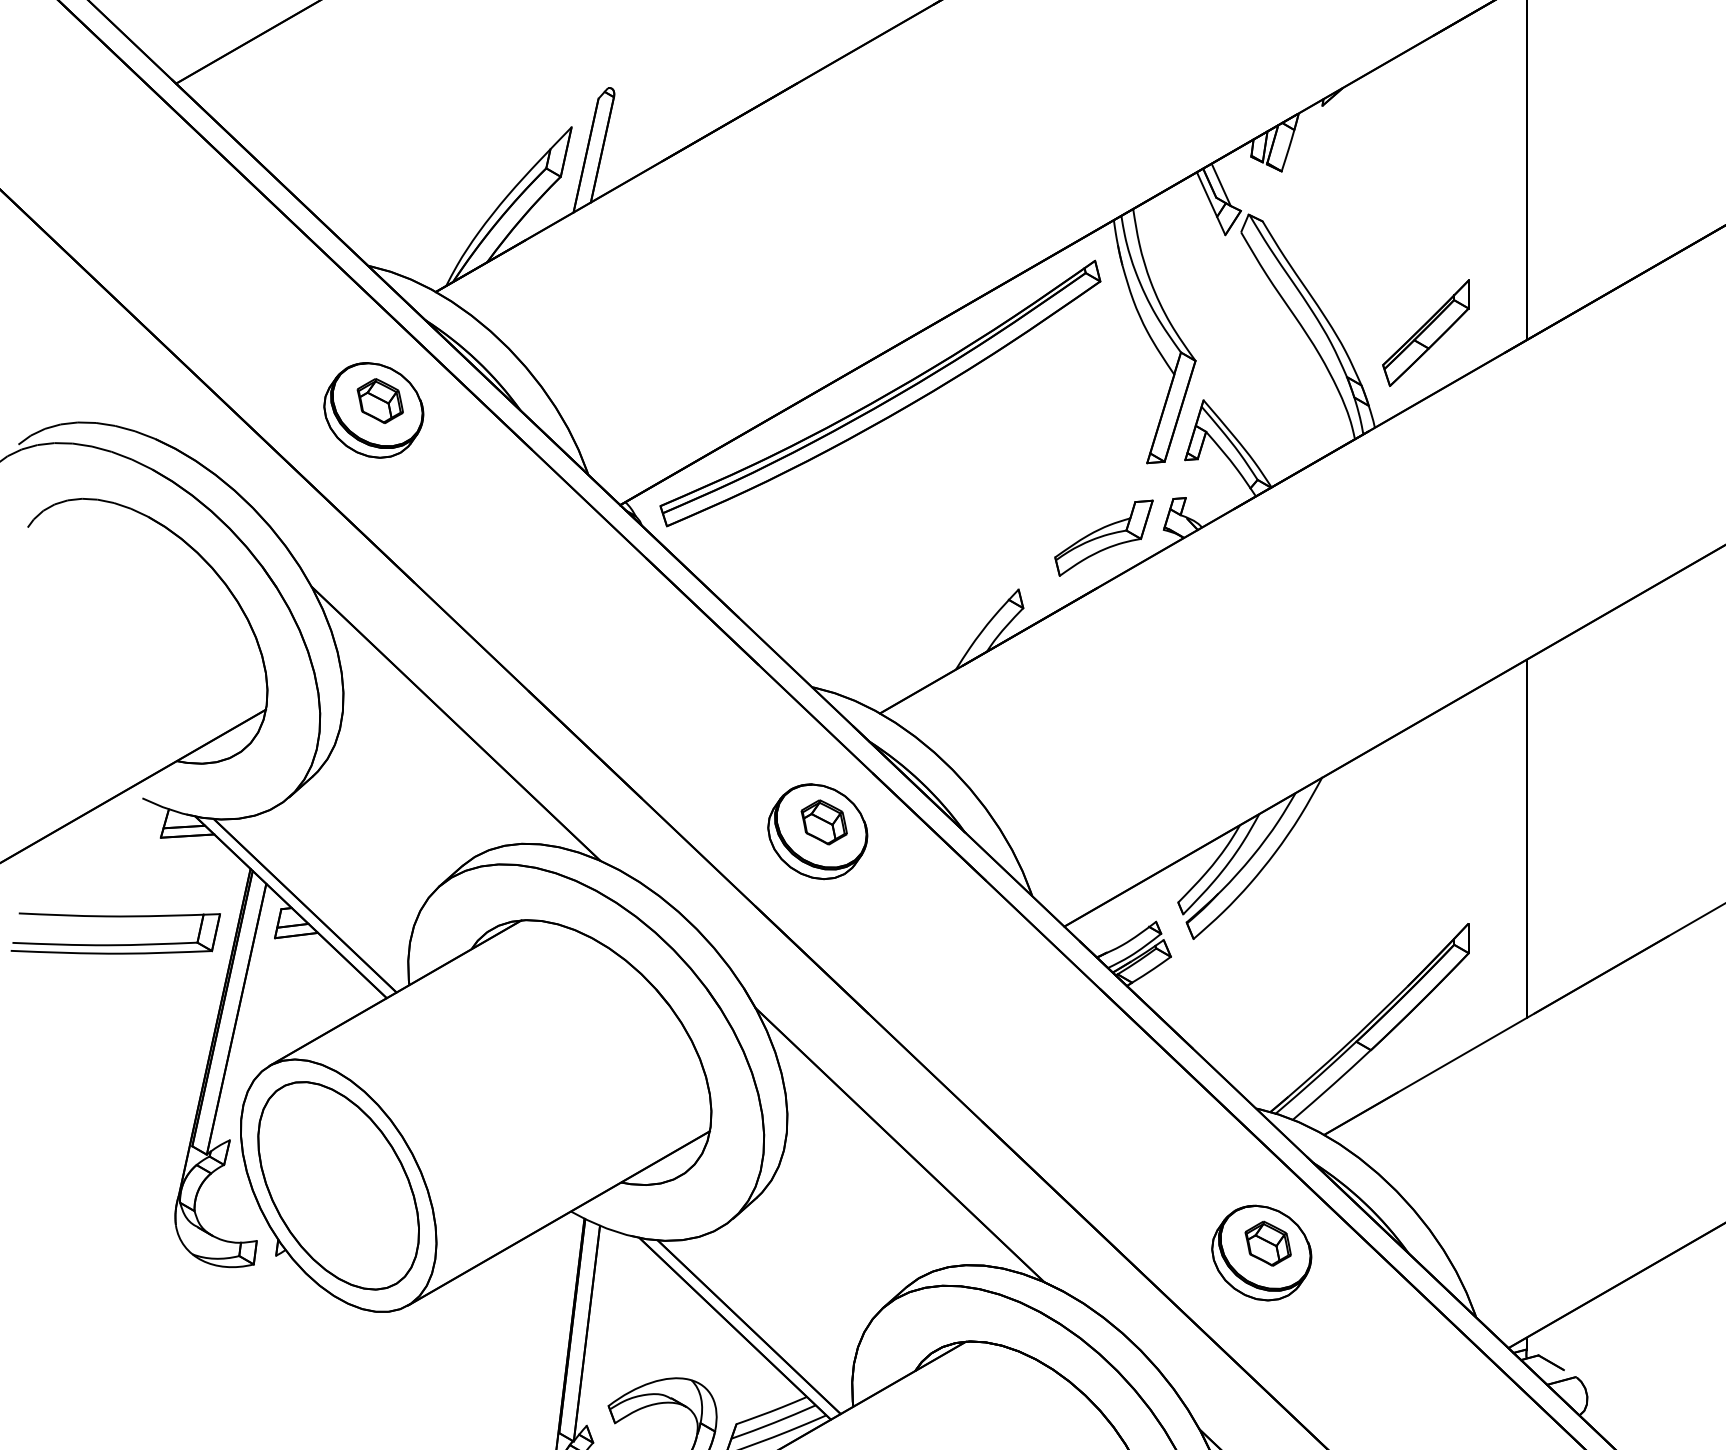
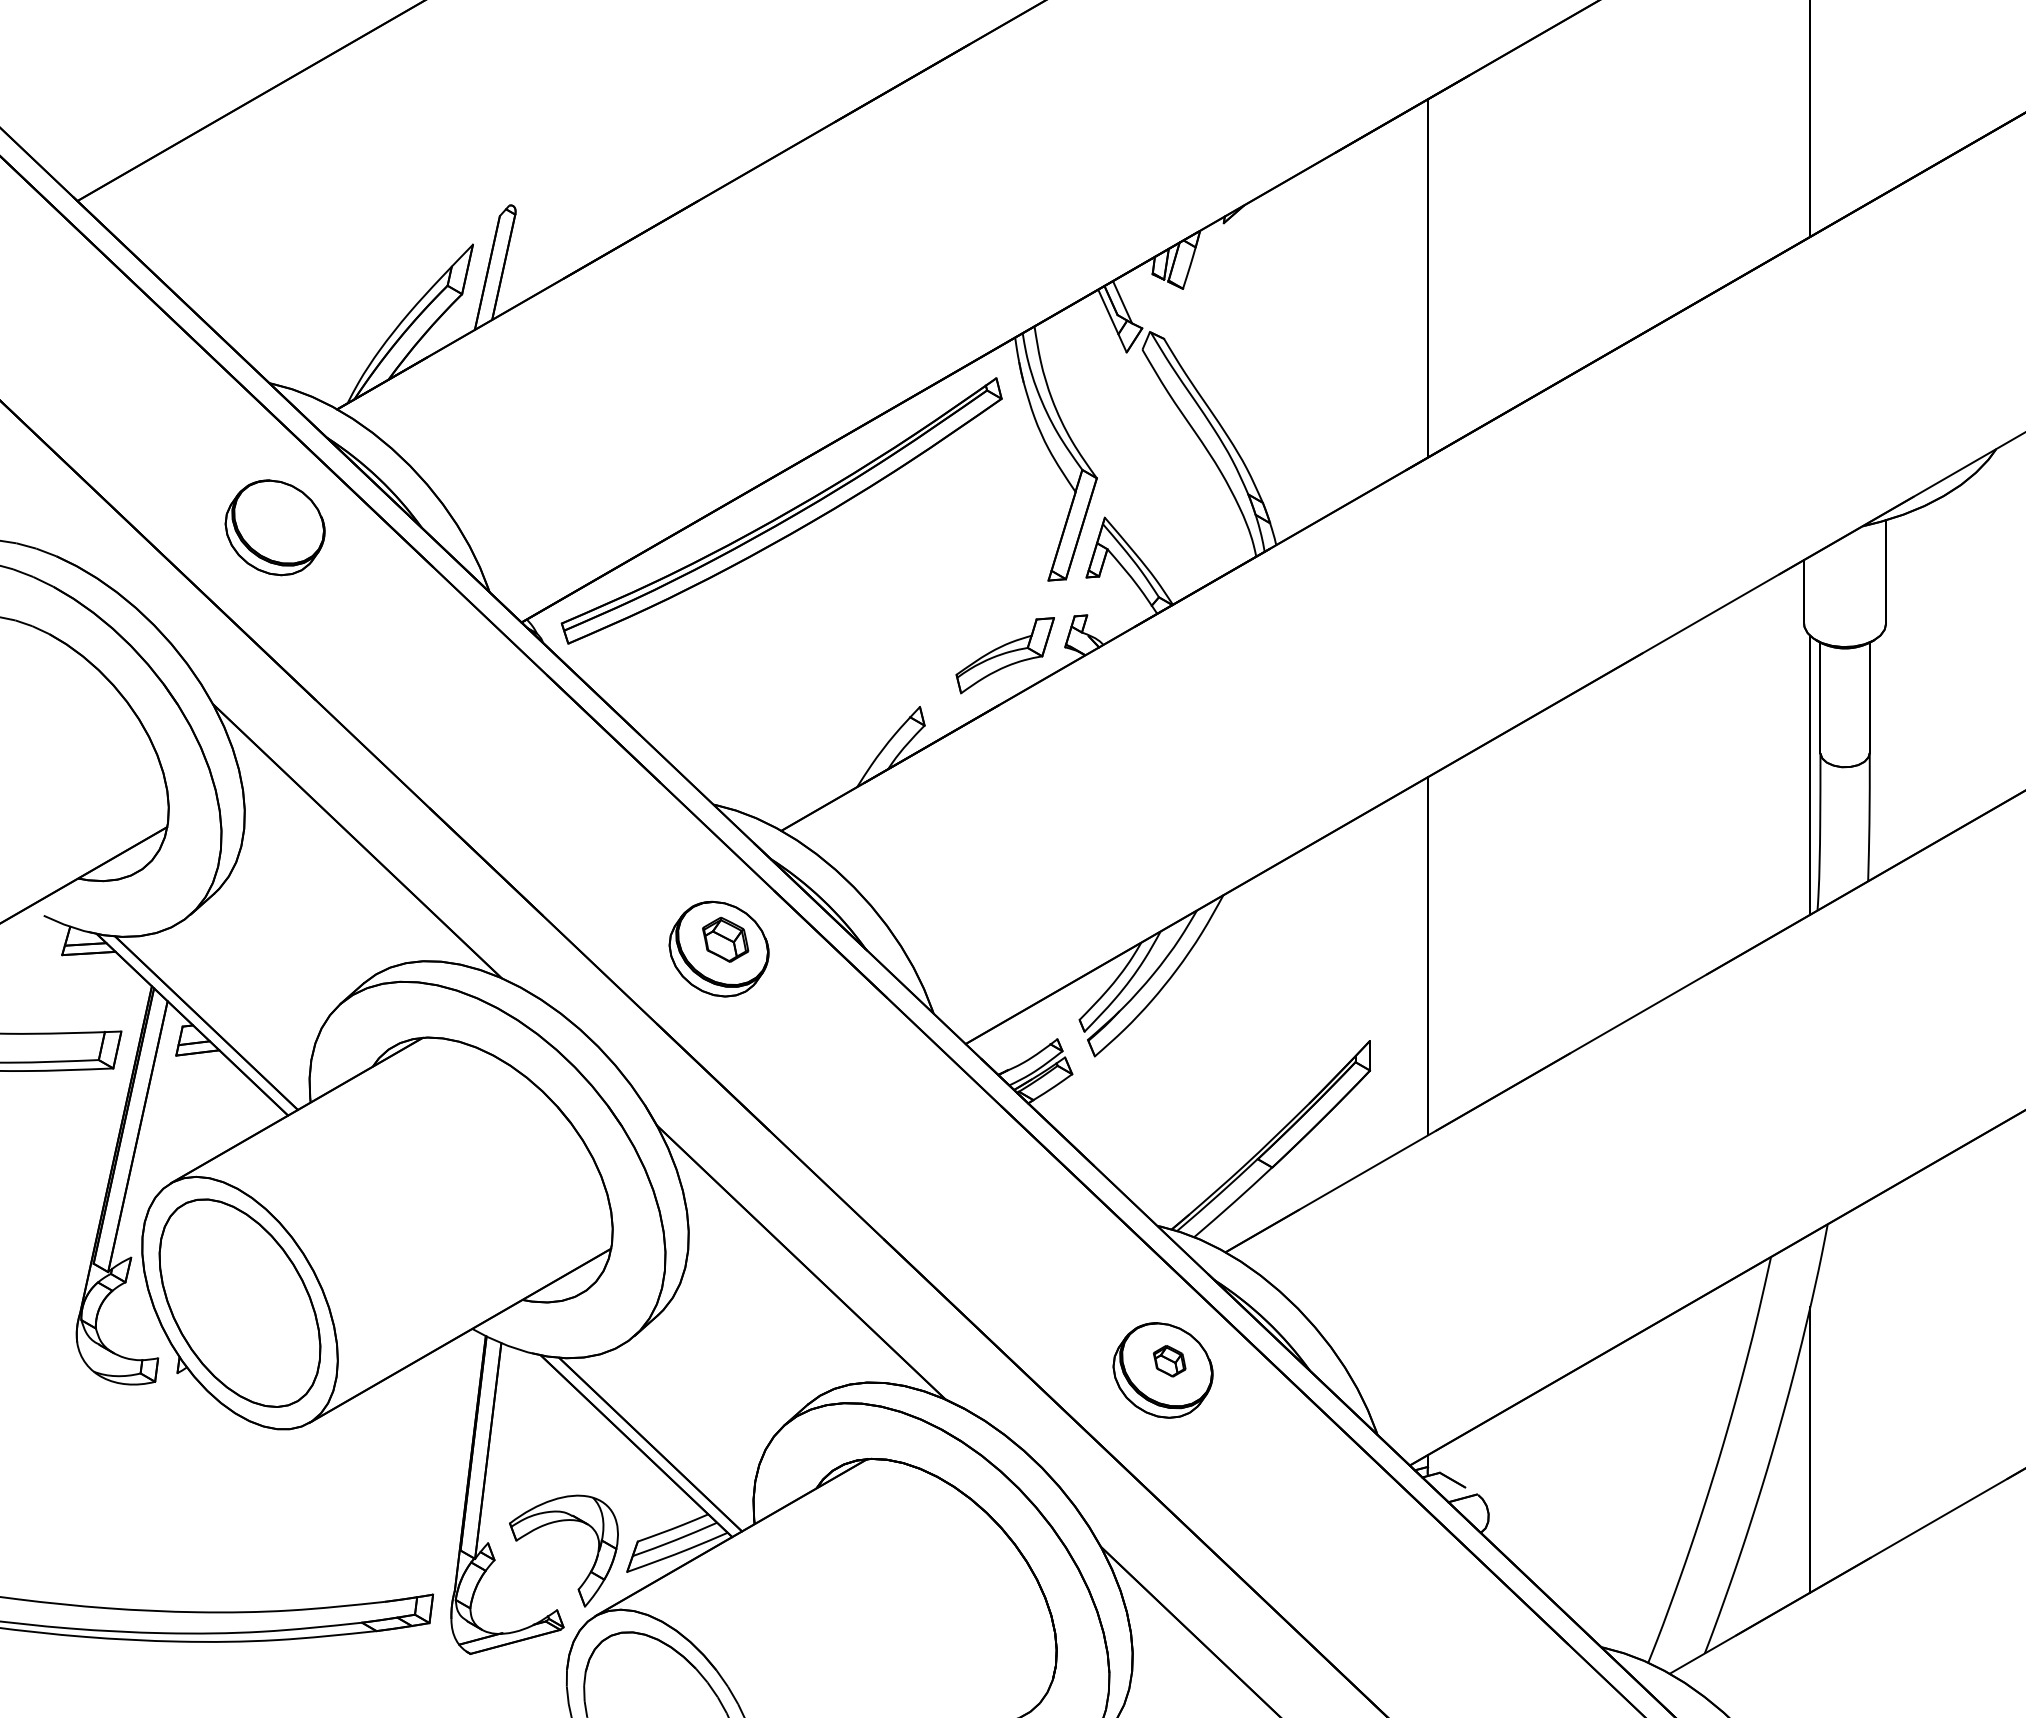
part: (1426, 333) -> (1327, 450), removed
part: (380, 401) -> (281, 518), removed
part: (1268, 1244) -> (1169, 1361), size x0.7

